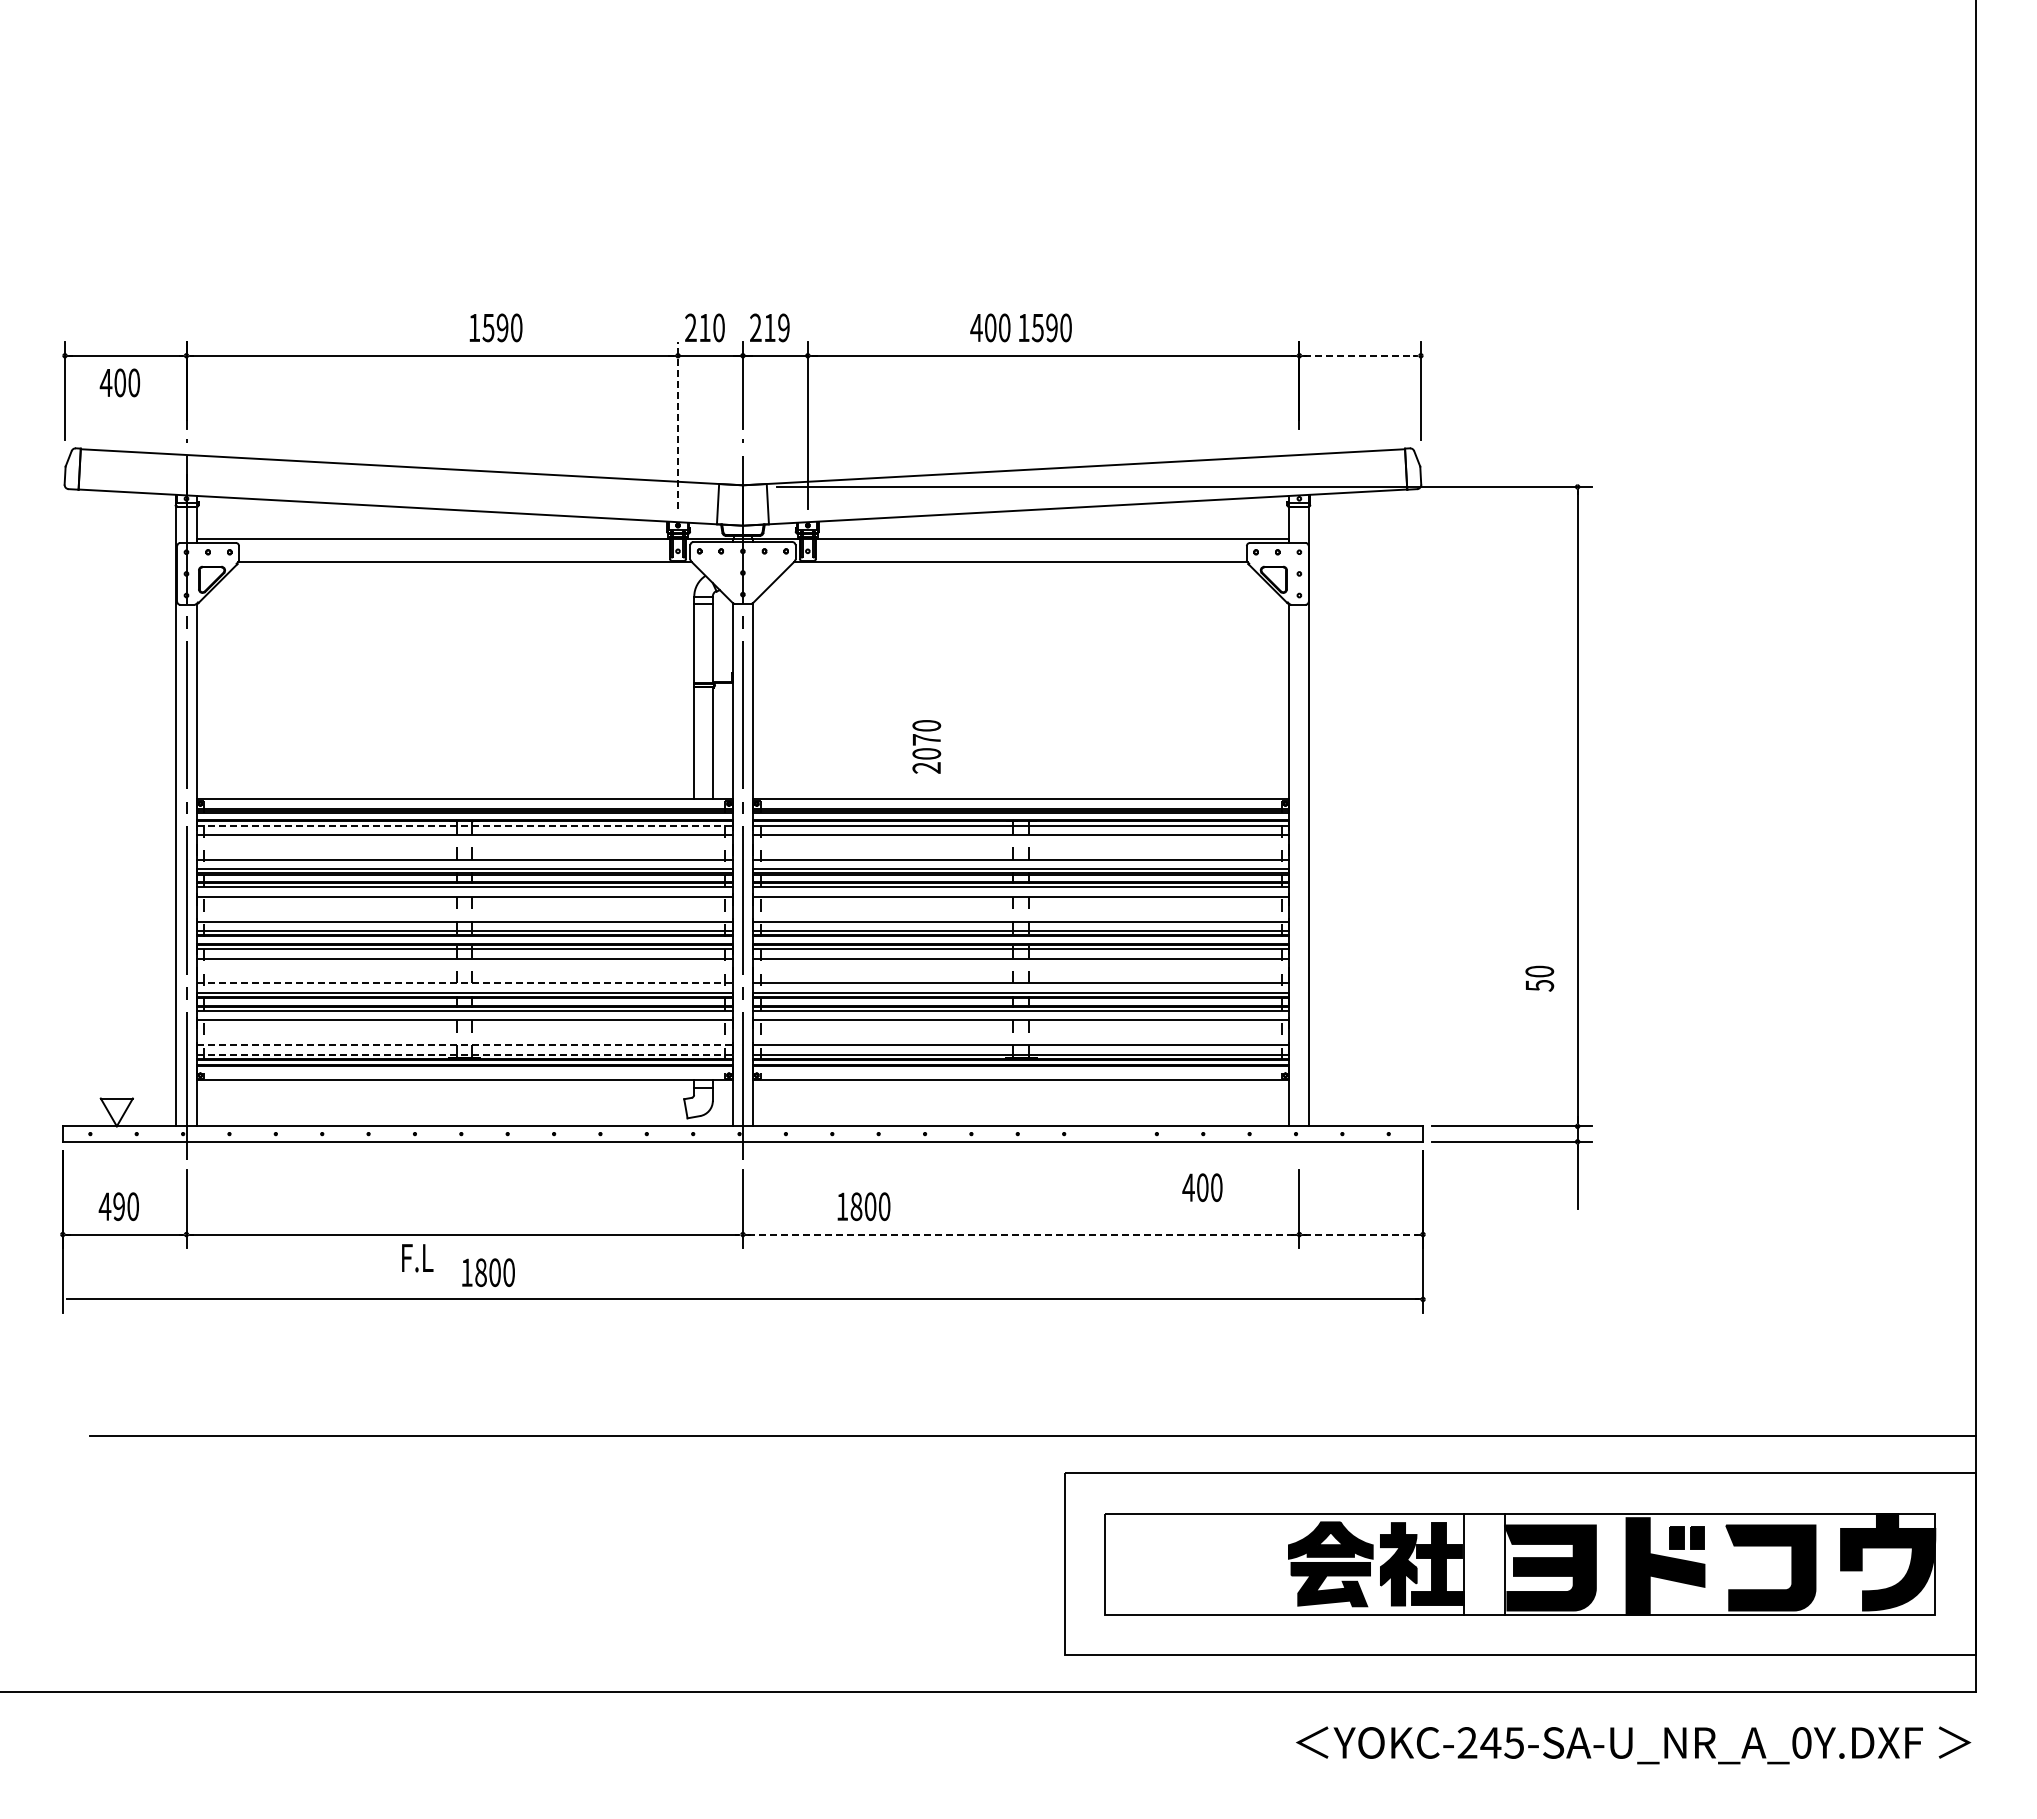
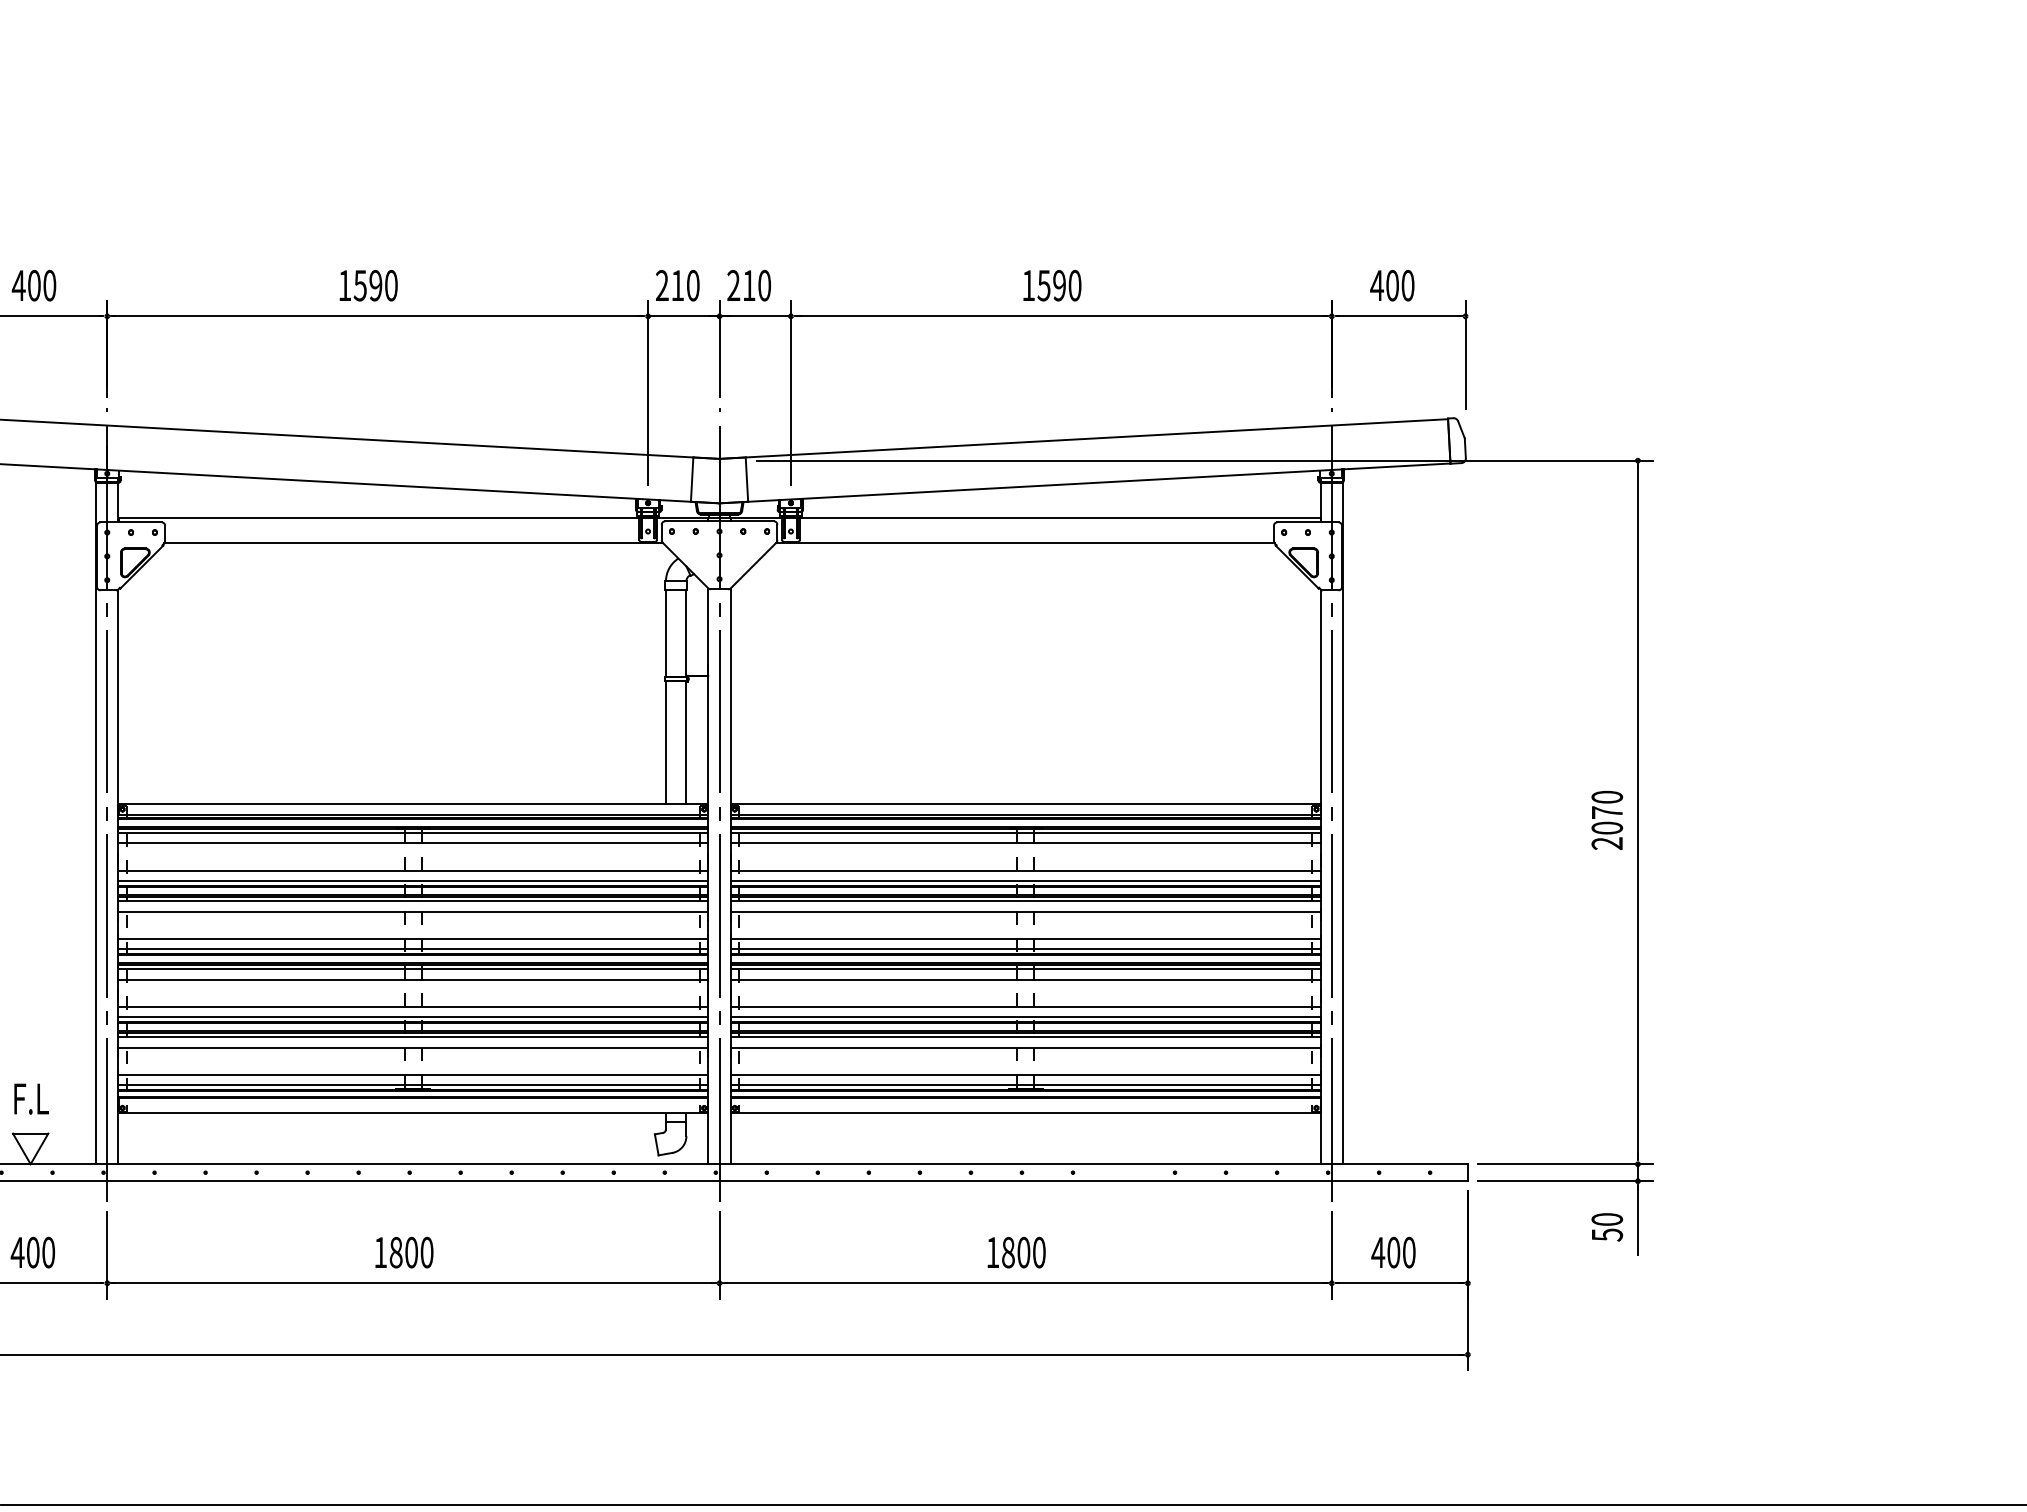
text: (495, 327) -> (368, 285), moved
text: (783, 327) -> (764, 285), 219 -> 210
text: (990, 327) -> (1392, 285), moved
line: (1360, 355) -> (1399, 316), dashed -> solid
text: (119, 382) -> (33, 285), moved
line: (678, 425) -> (648, 393), dashed -> solid
text: (926, 746) -> (1606, 819), moved
line: (1299, 799) -> (1331, 804), added
line: (465, 825) -> (414, 833), dashed -> solid
text: (1539, 978) -> (1606, 1227), moved
line: (465, 983) -> (414, 1007), dashed -> solid
line: (465, 1045) -> (414, 1075), dashed -> solid
line: (465, 1054) -> (414, 1085), dashed -> solid
text: (1202, 1187) -> (1393, 1252), moved
text: (118, 1206) -> (32, 1252), 490 -> 400
text: (863, 1206) -> (1016, 1252), moved
line: (1021, 1234) -> (1026, 1283), dashed -> solid
line: (1361, 1234) -> (1400, 1283), dashed -> solid
text: (417, 1258) -> (31, 1099), moved
text: (488, 1272) -> (404, 1252), moved

